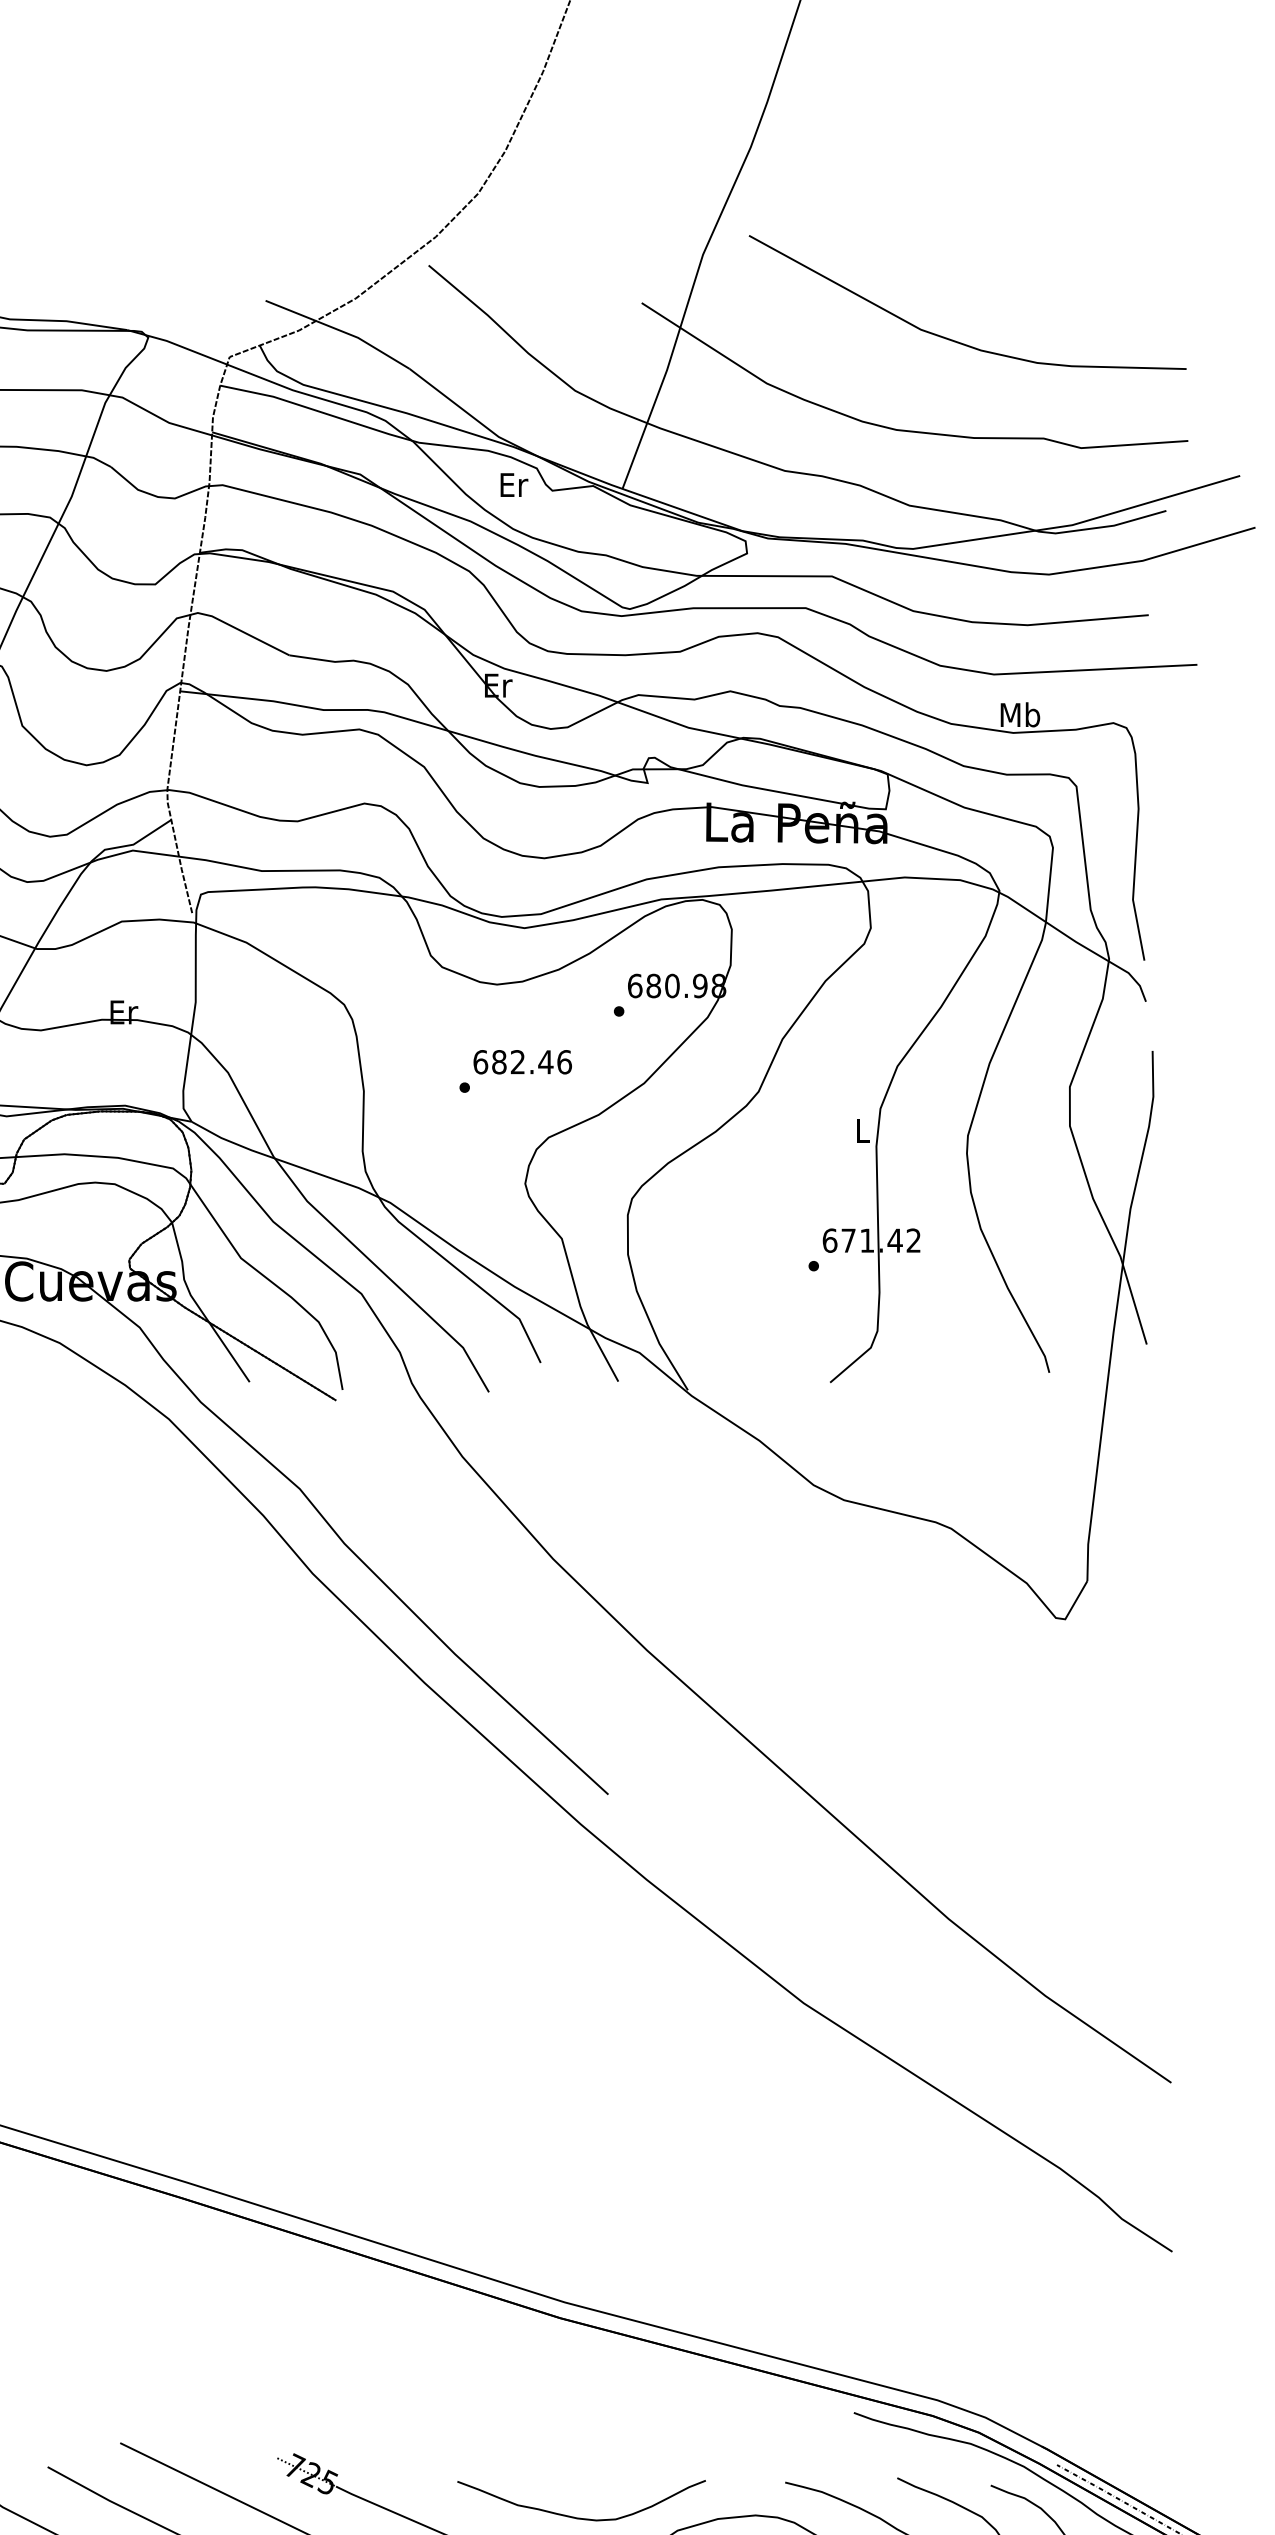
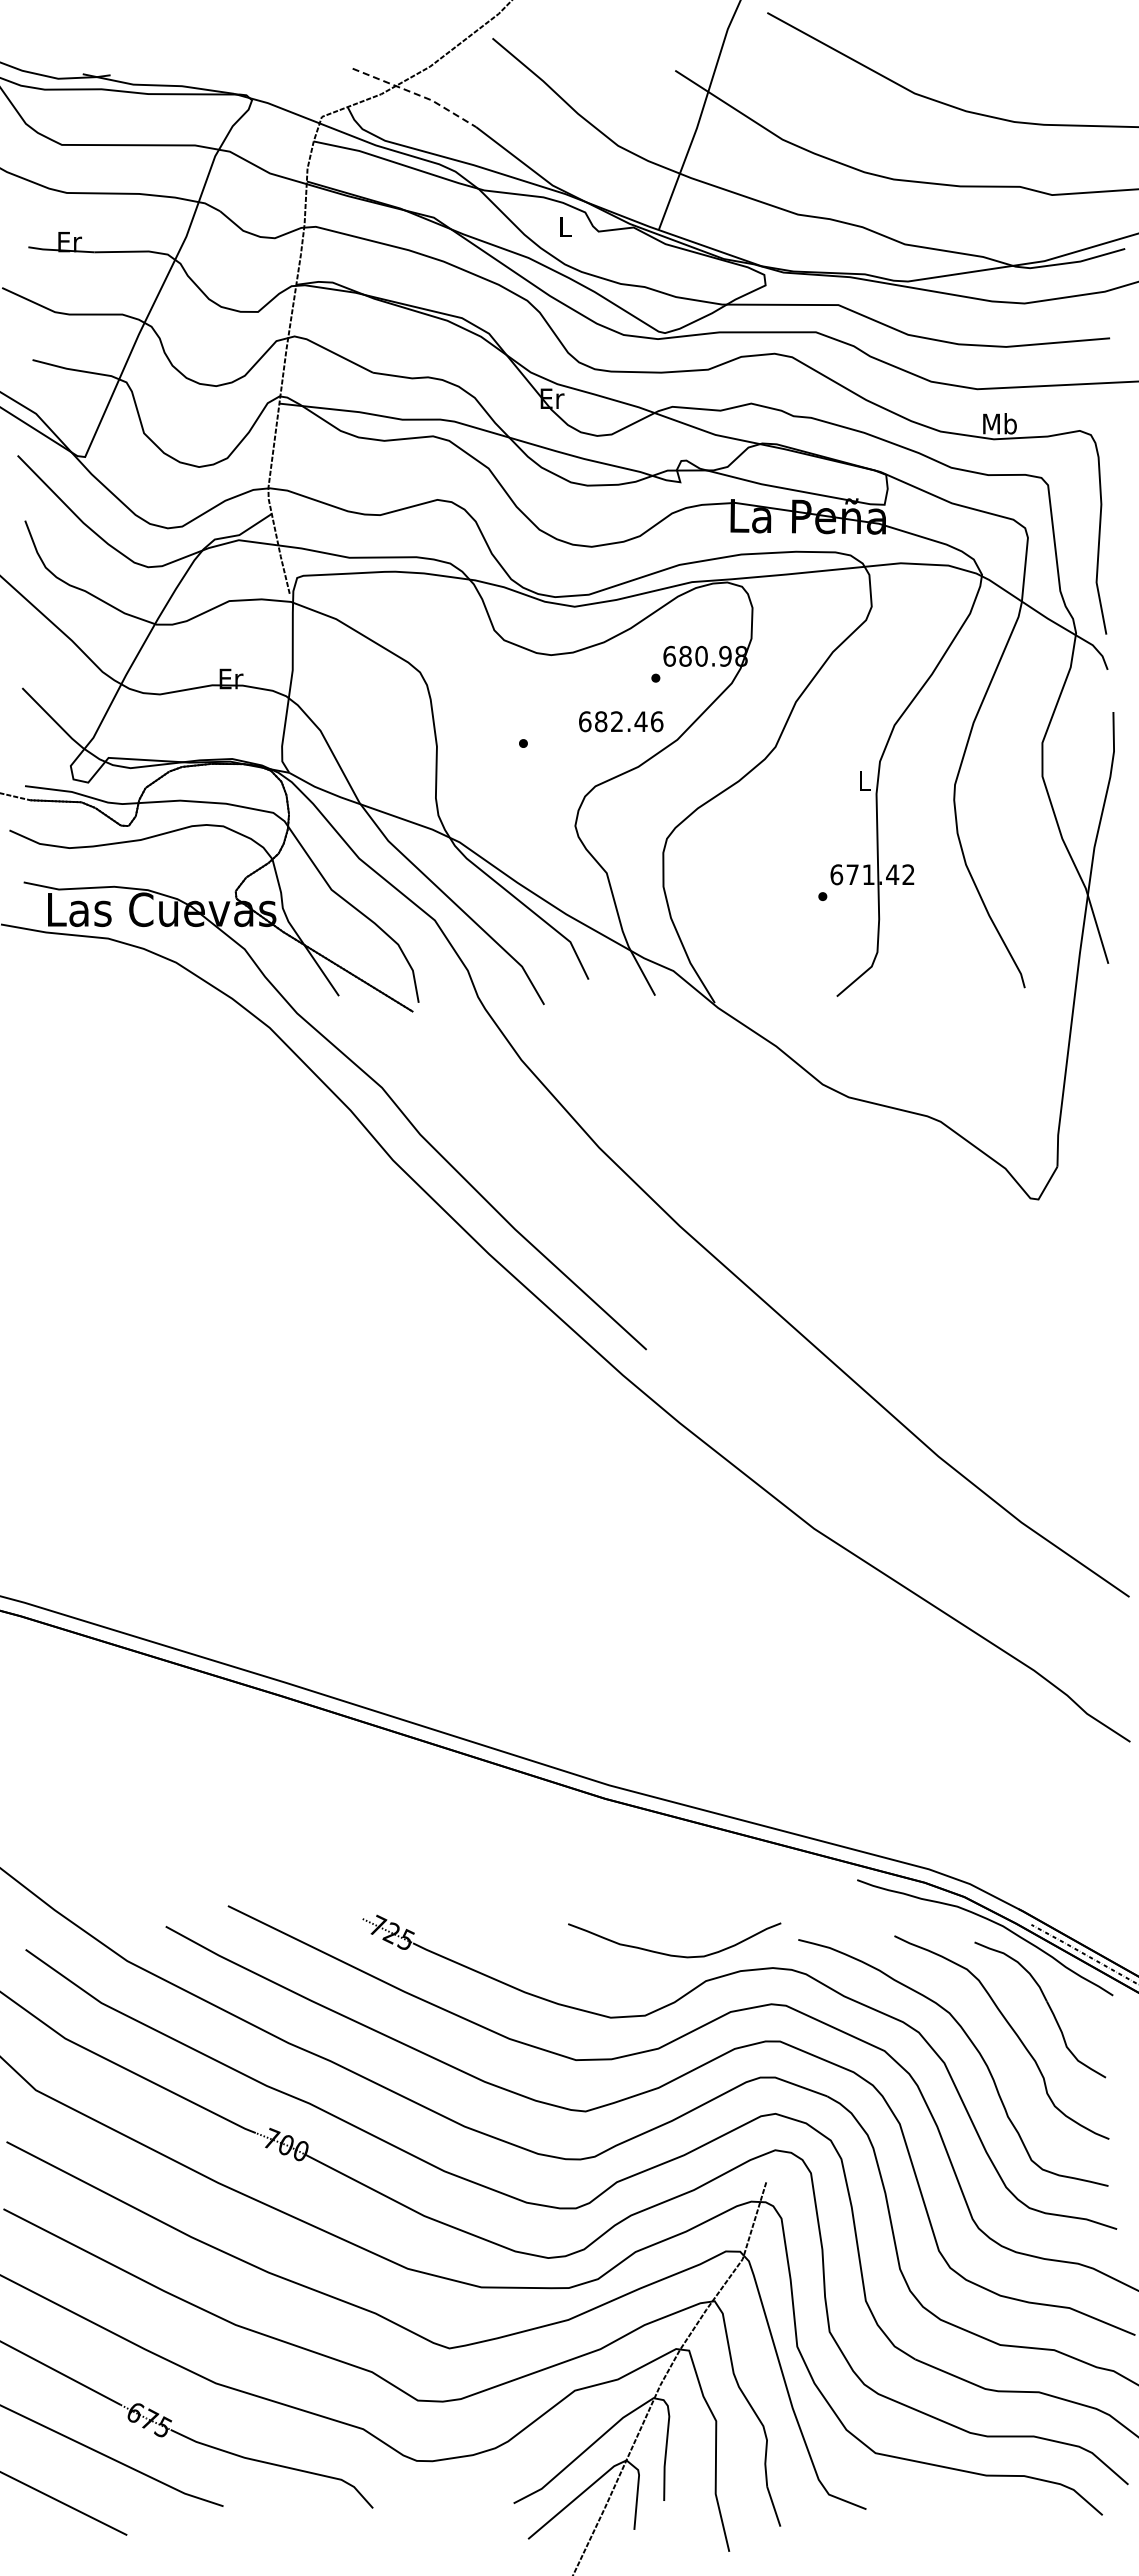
line: (341, 330) -> (417, 94), solid -> dashed
text: (513, 484) -> (565, 226), Er -> L
text: (523, 1061) -> (621, 721), moved
curve: (579, 2517) -> (672, 1954), moved

